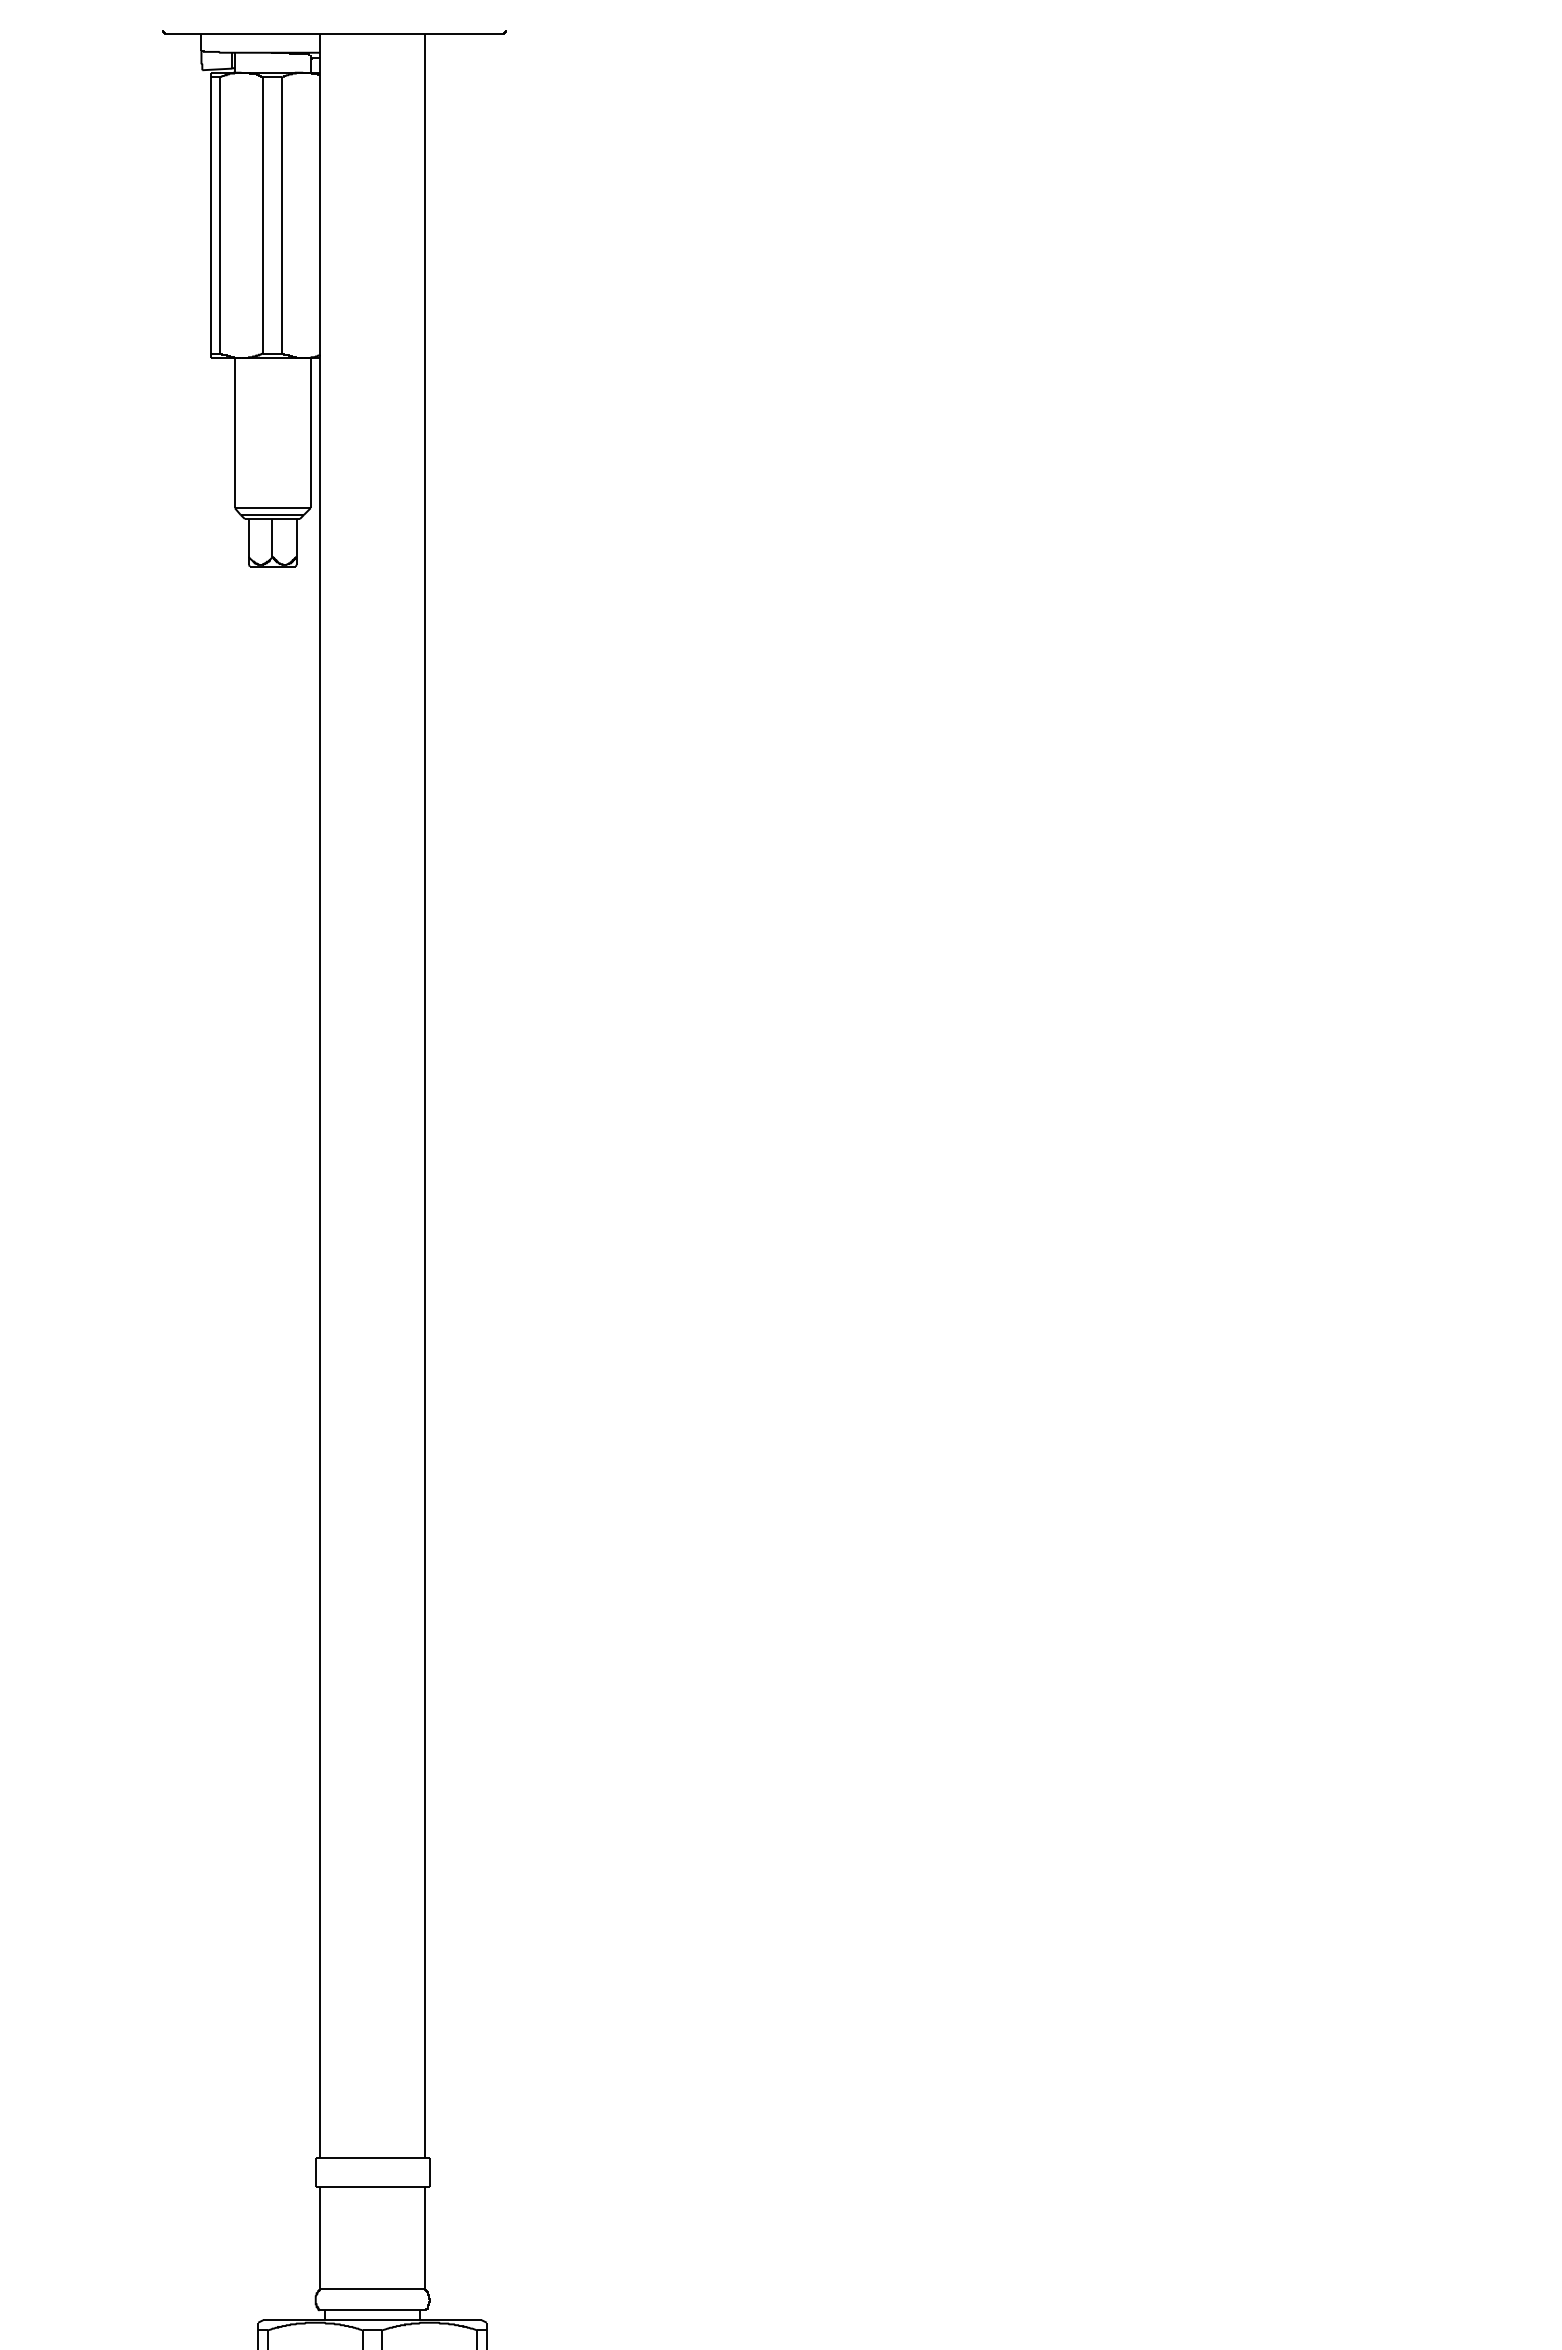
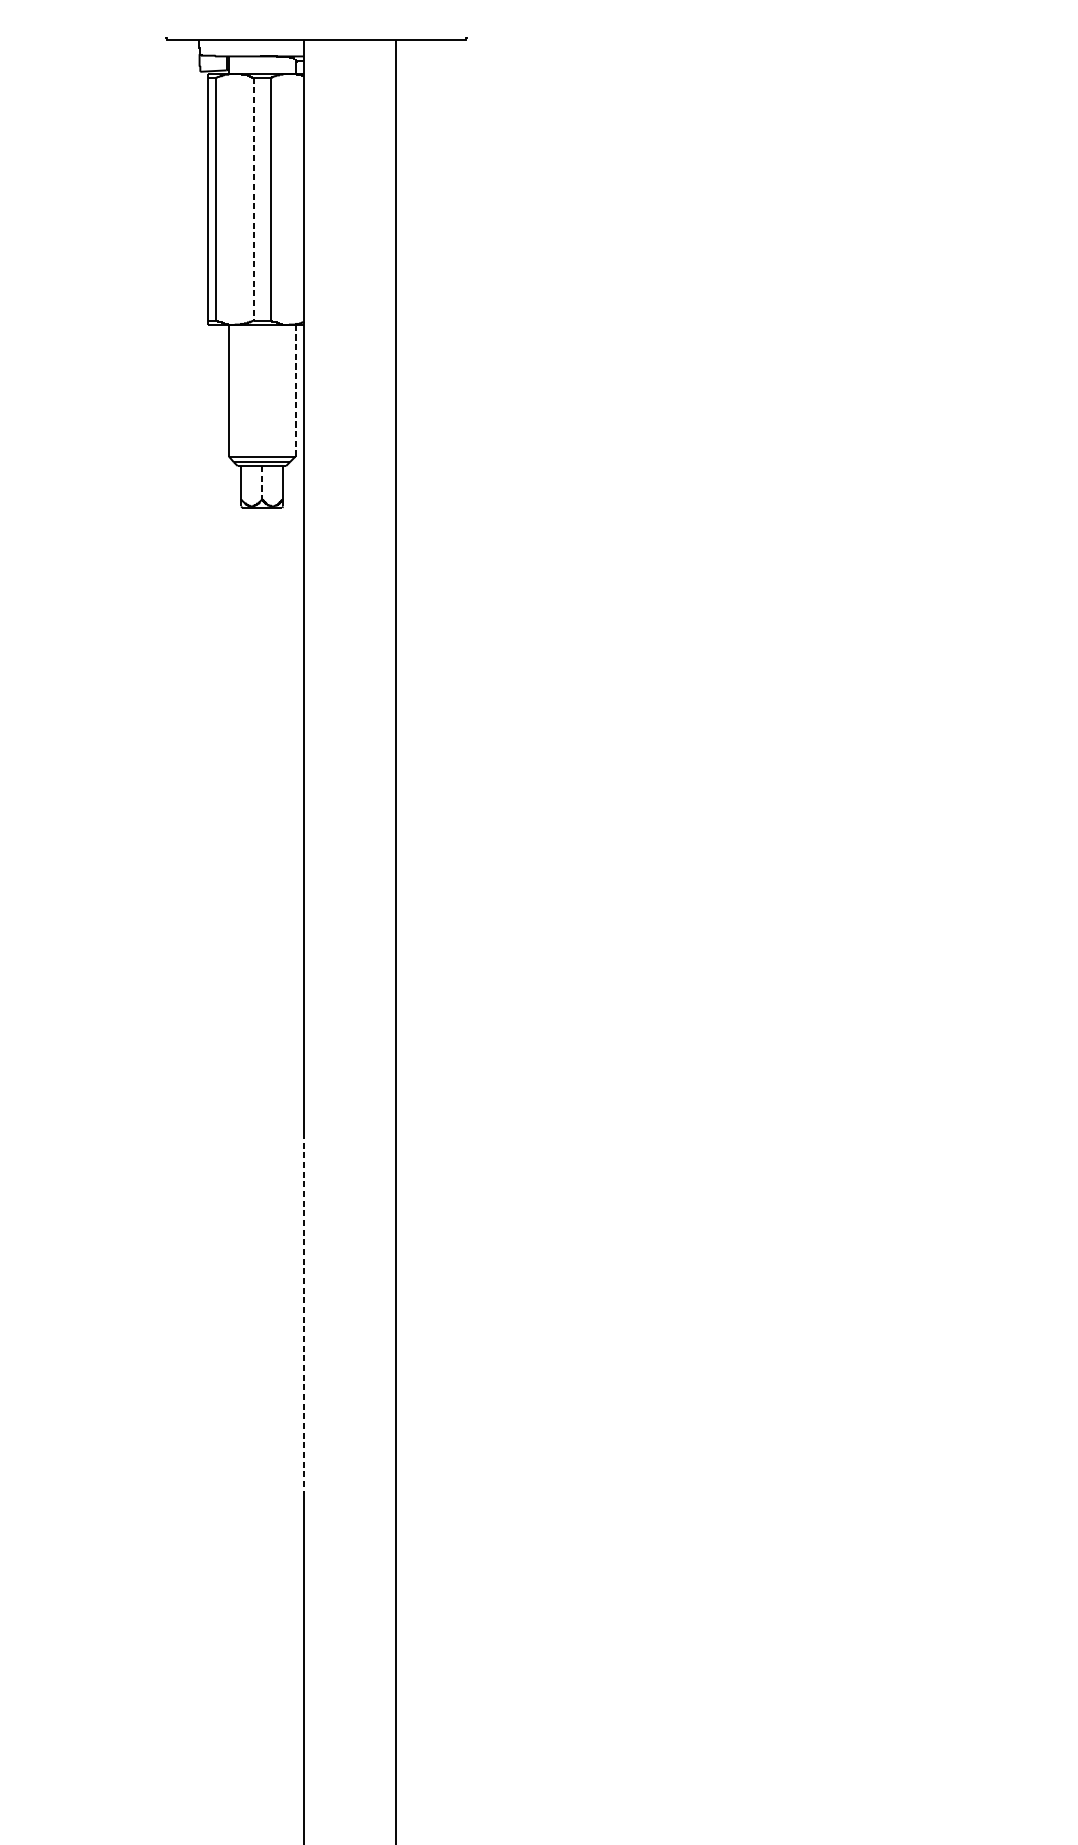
line: (263, 215) -> (254, 199), solid -> dashed
line: (310, 432) -> (295, 390), solid -> dashed
line: (272, 537) -> (261, 482), solid -> dashed
line: (319, 1485) -> (303, 1315), solid -> dashed

